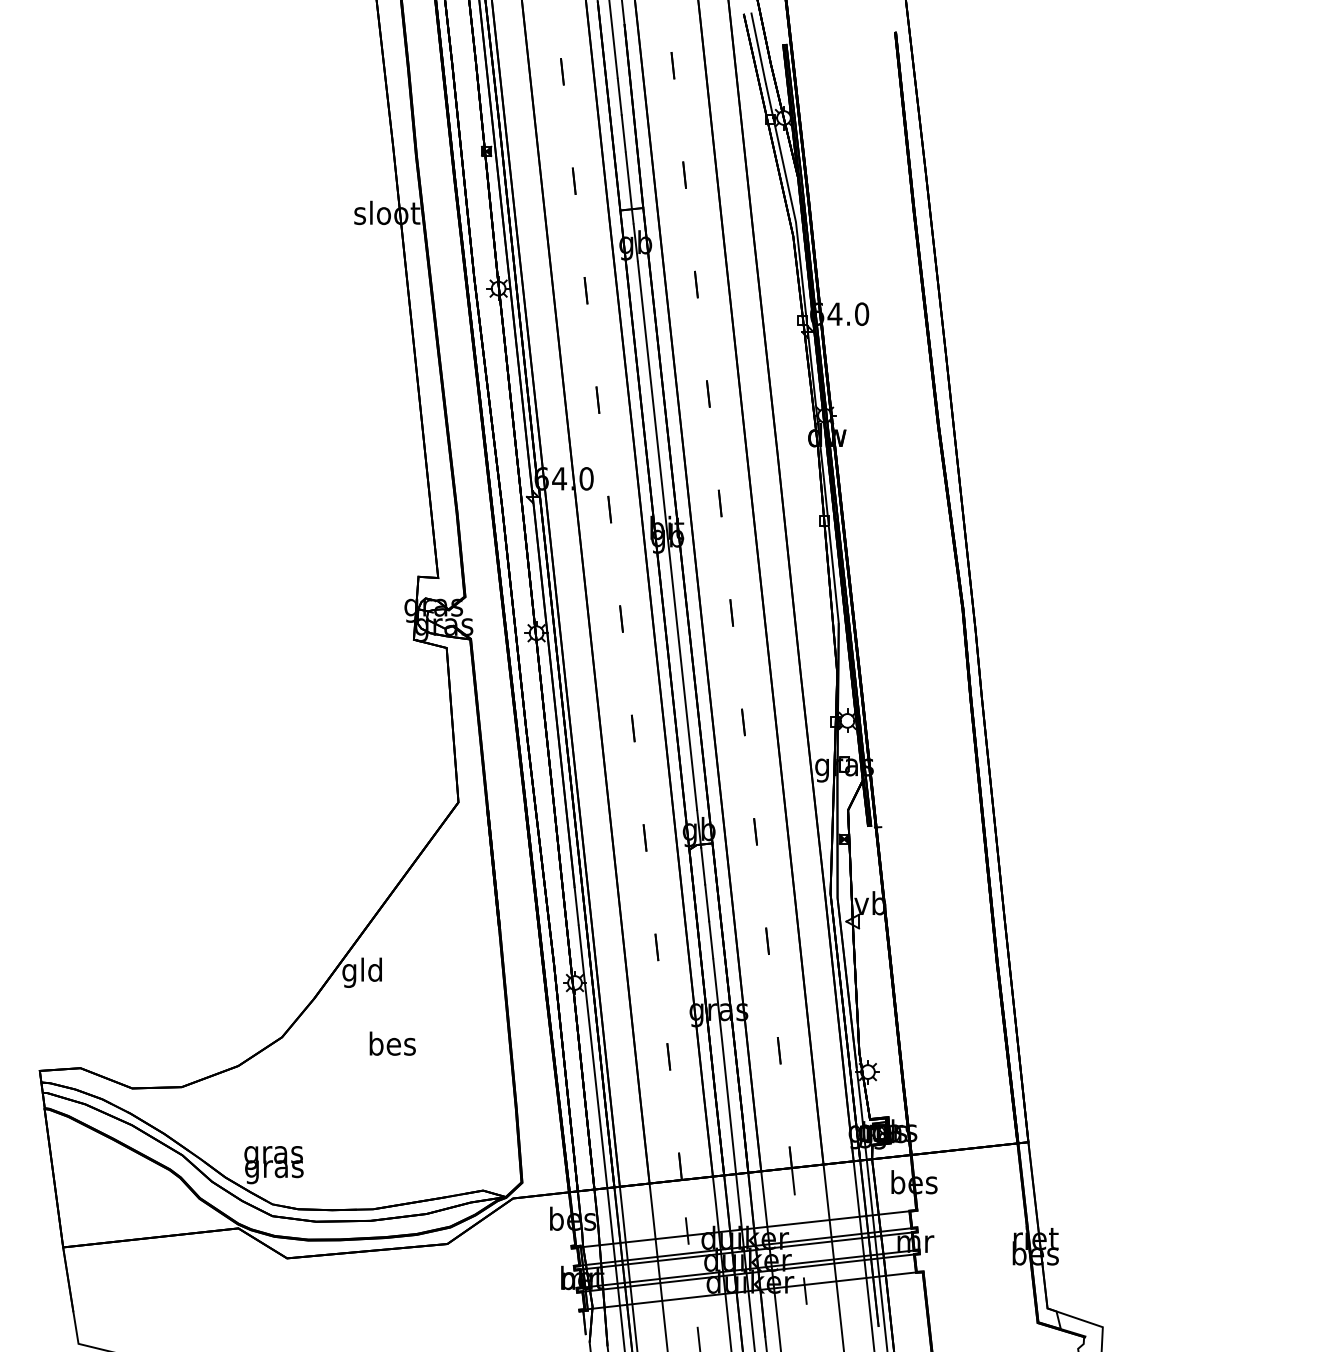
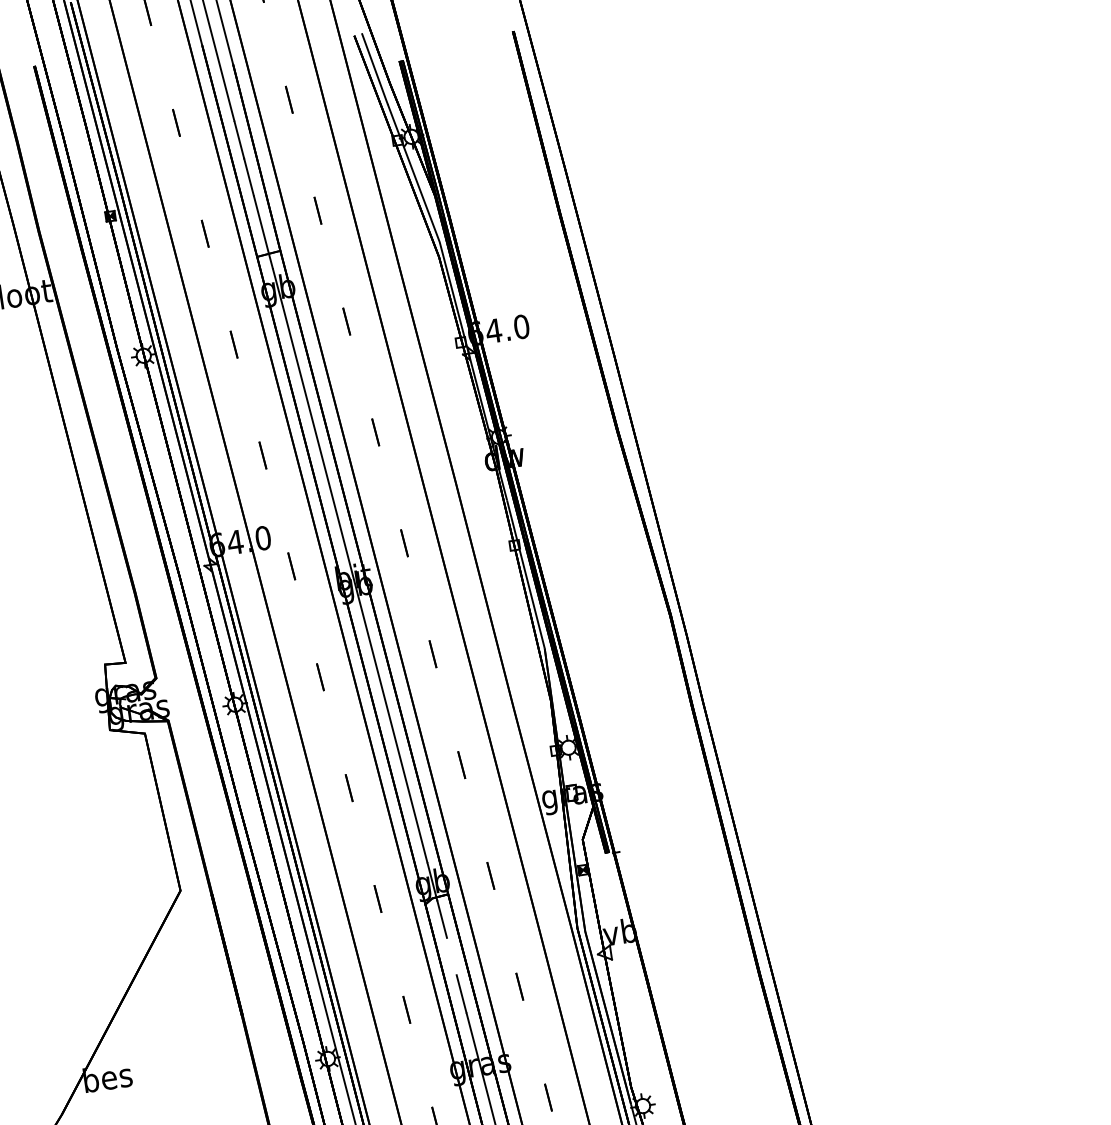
line: (707, 902) -> (452, 955), removed
text: (363, 972) -> (108, 1080), gld -> bes

